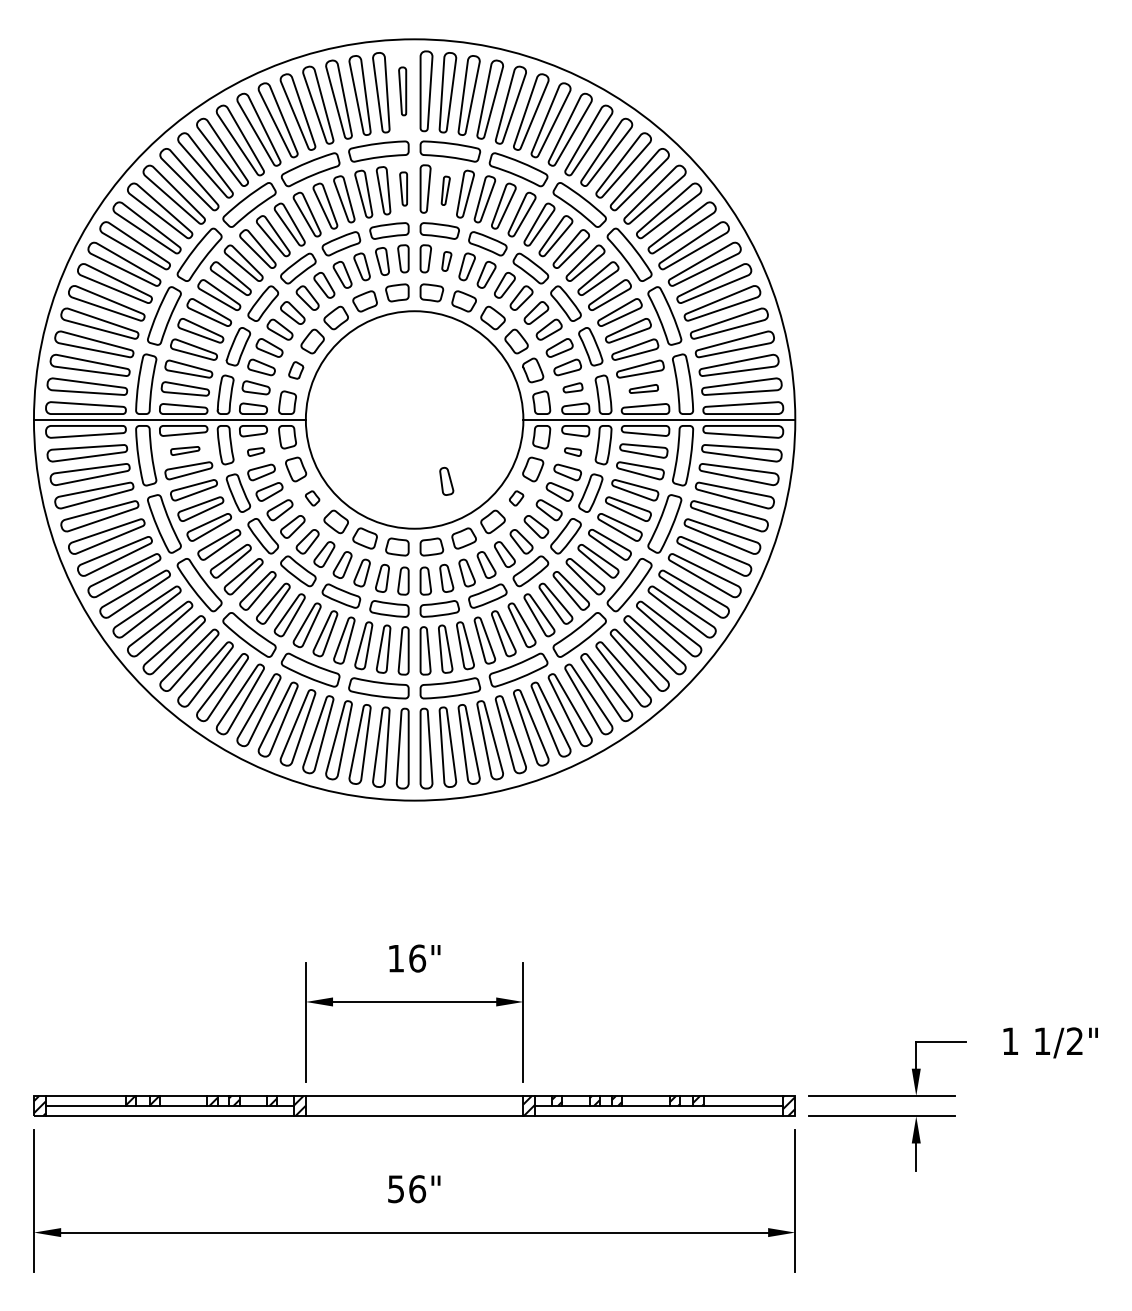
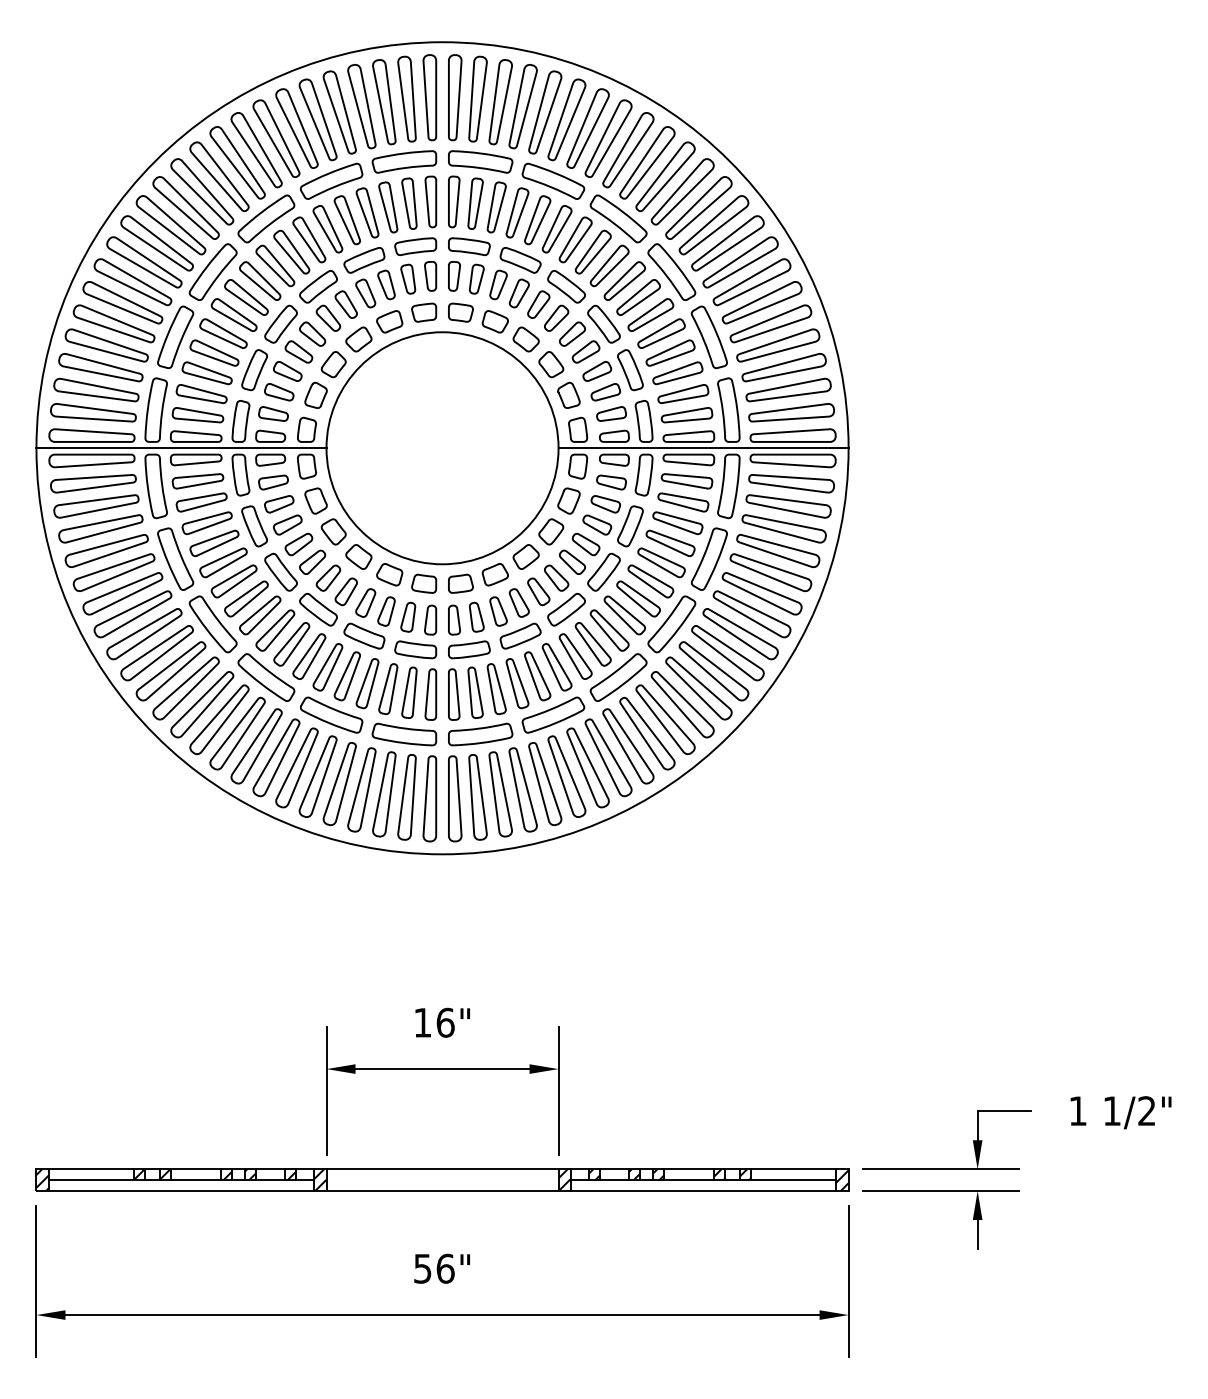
part: (402, 91) -> (429, 97), size x1.67
part: (403, 188) -> (430, 201), size x1.43
part: (445, 190) -> (475, 203), size x1.67
part: (446, 261) -> (476, 279), size x1.43
part: (296, 370) -> (316, 395), size x1.43
part: (572, 387) -> (610, 413), size x1.43
part: (643, 388) -> (686, 414), size x1.67
part: (184, 450) -> (197, 480), size x1.67
part: (255, 451) -> (272, 481), size x1.67
part: (572, 451) -> (610, 481), size x1.67
part: (446, 480) -> (476, 512), removed
part: (312, 498) -> (333, 532), size x1.67
part: (516, 498) -> (551, 532), size x1.67

